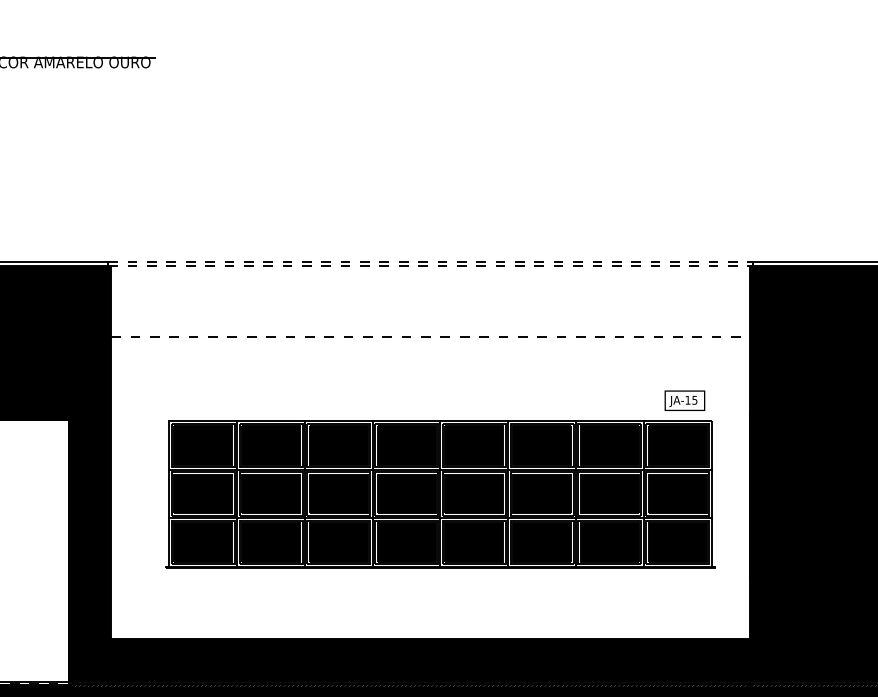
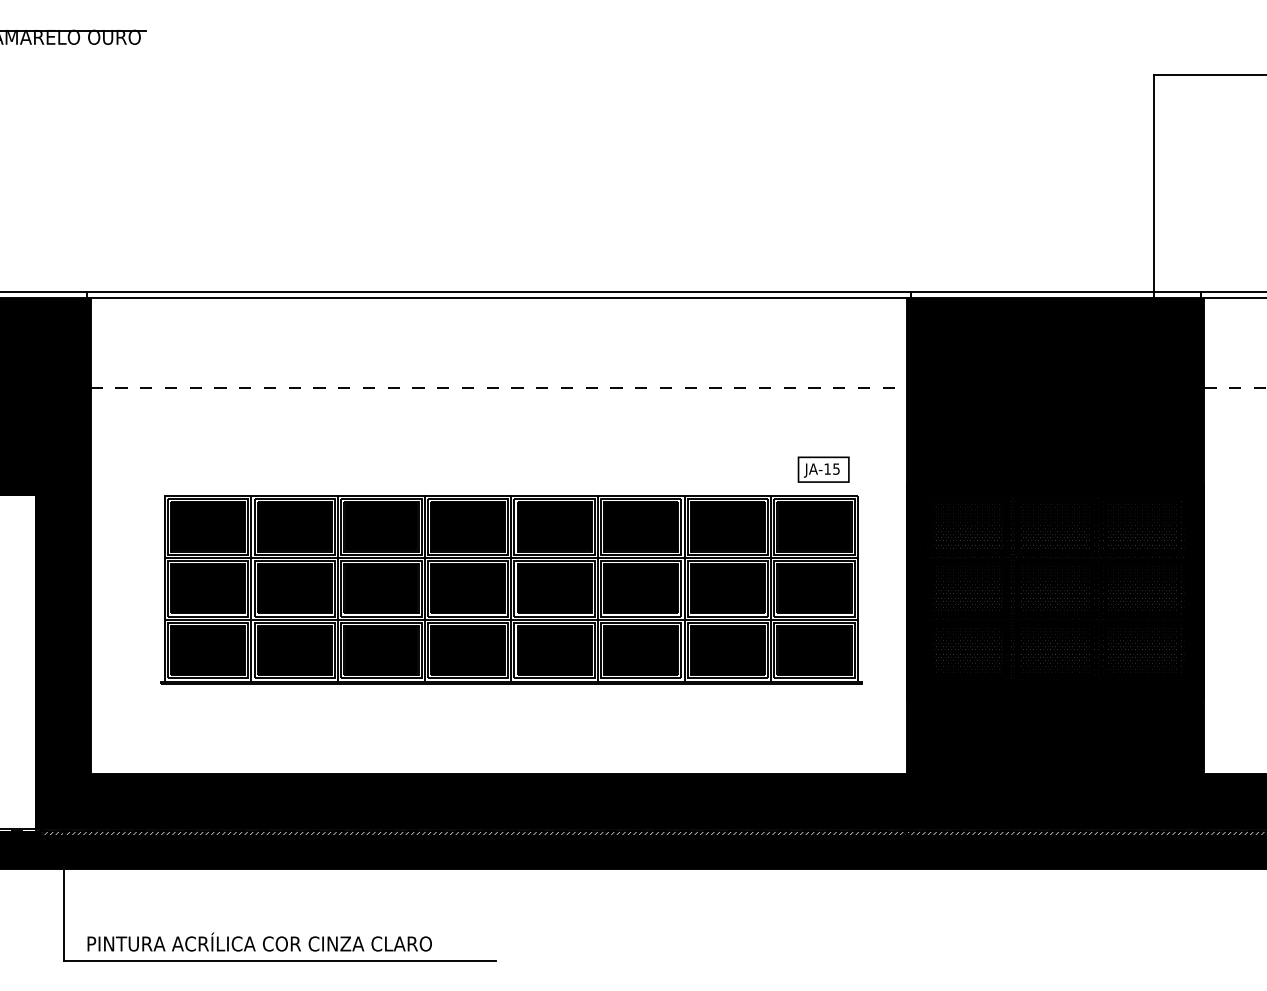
line: (430, 261) -> (498, 291), dashed -> solid
line: (430, 266) -> (498, 297), dashed -> solid

